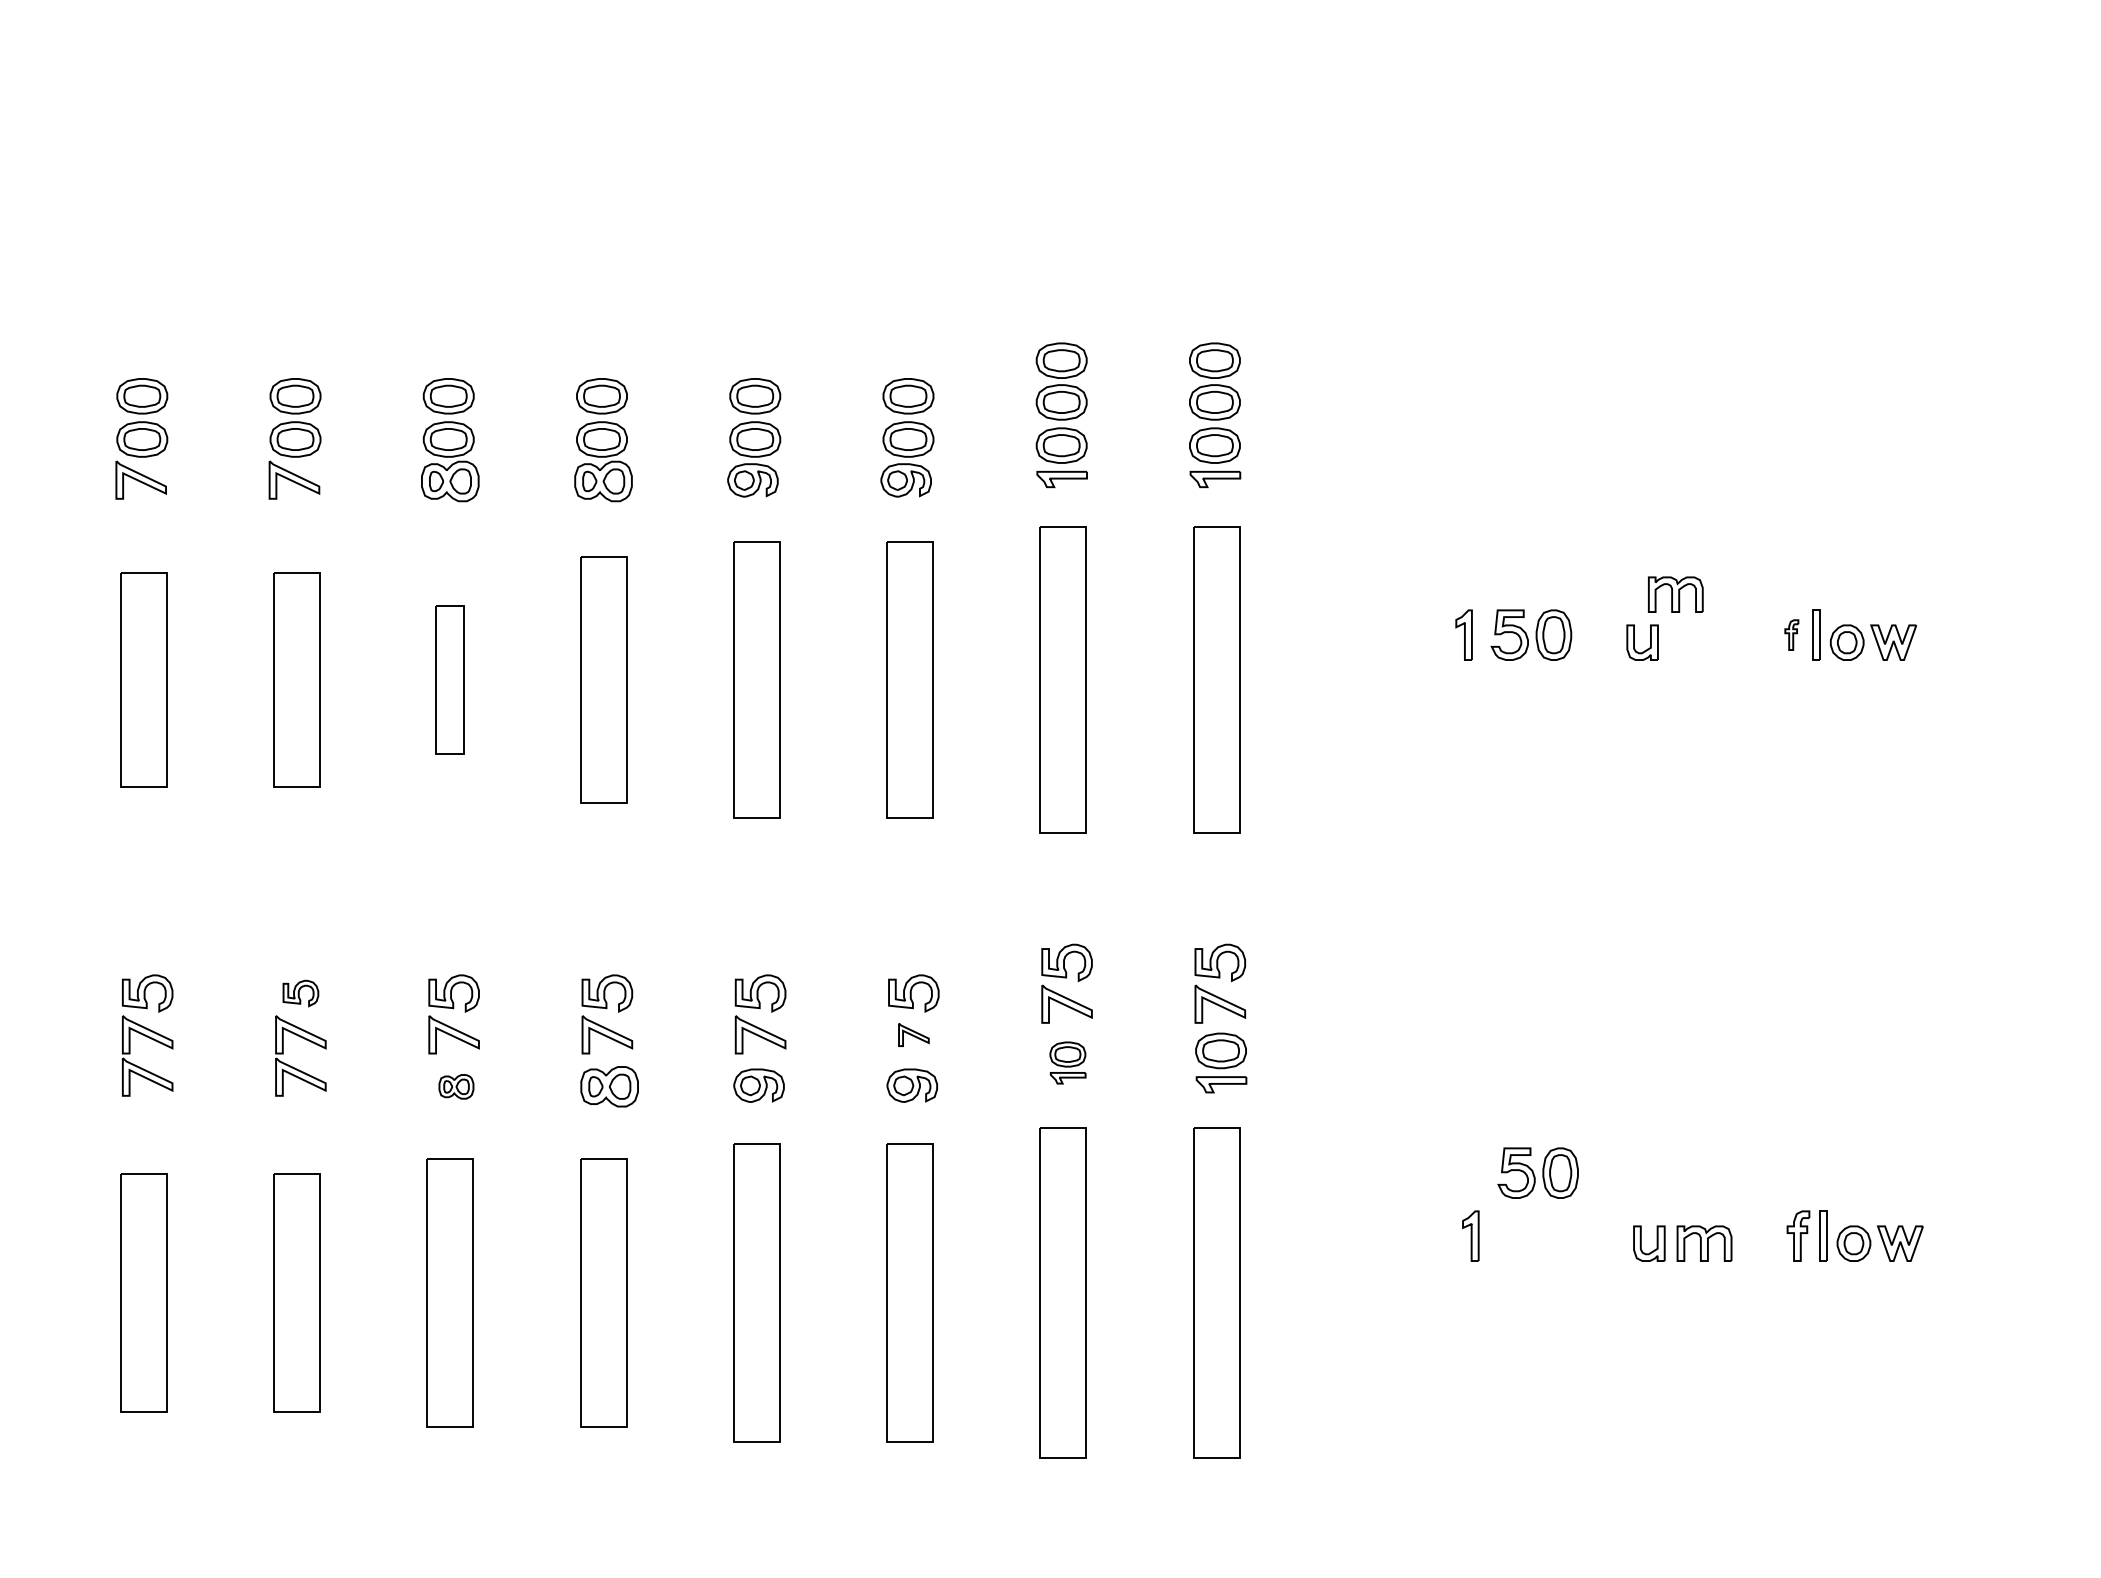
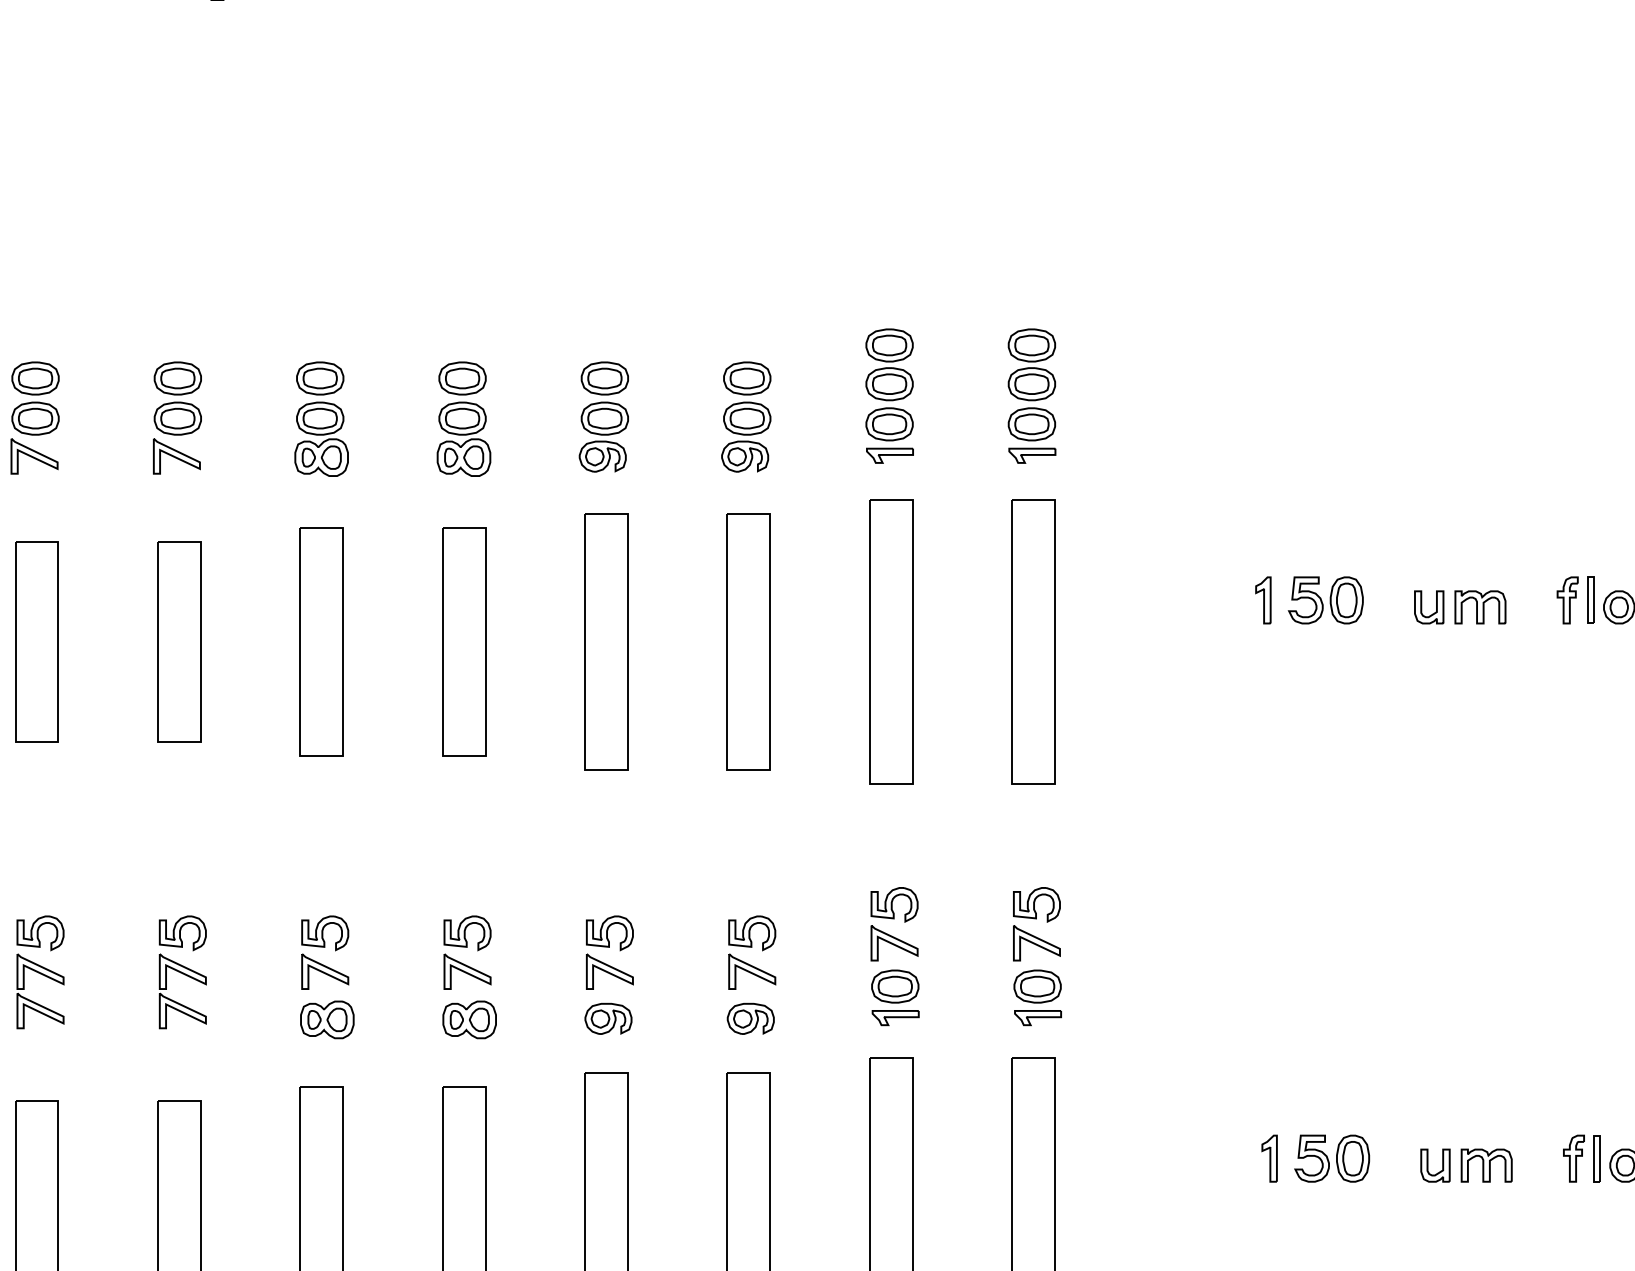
part: (1675, 594) -> (1480, 607), moved
part: (1791, 634) -> (1567, 599), size x1.67
part: (449, 679) -> (320, 641), size x1.67
part: (300, 993) -> (182, 933), size x1.43
part: (913, 1034) -> (751, 971), size x1.67
part: (1067, 1062) -> (894, 997), size x1.43
part: (456, 1086) -> (327, 1019), size x1.67
part: (1537, 1172) -> (1331, 1158), moved

